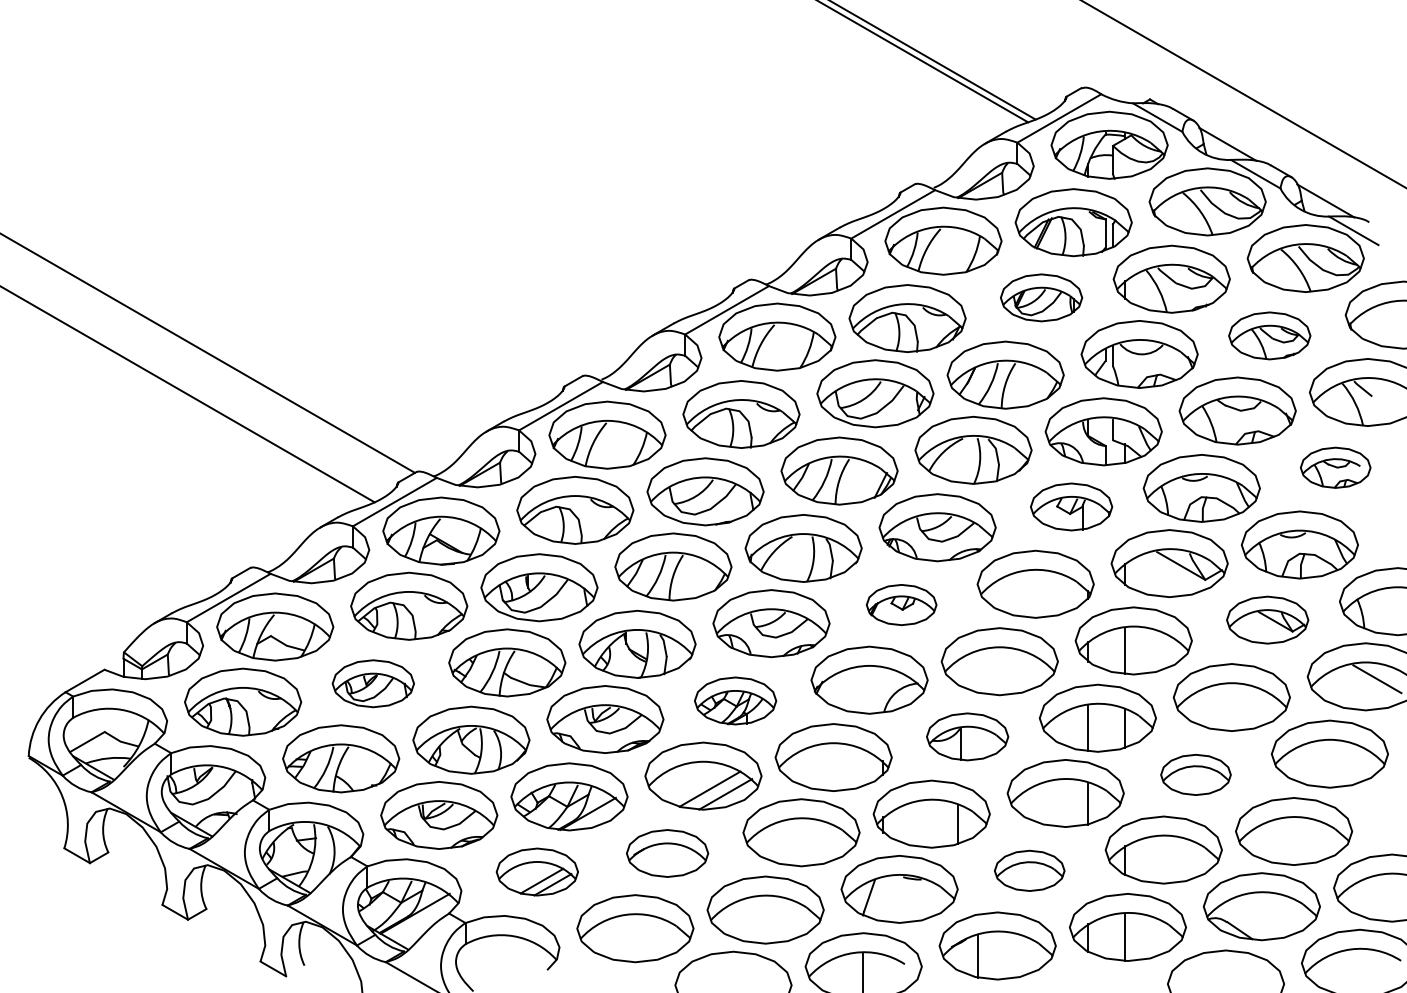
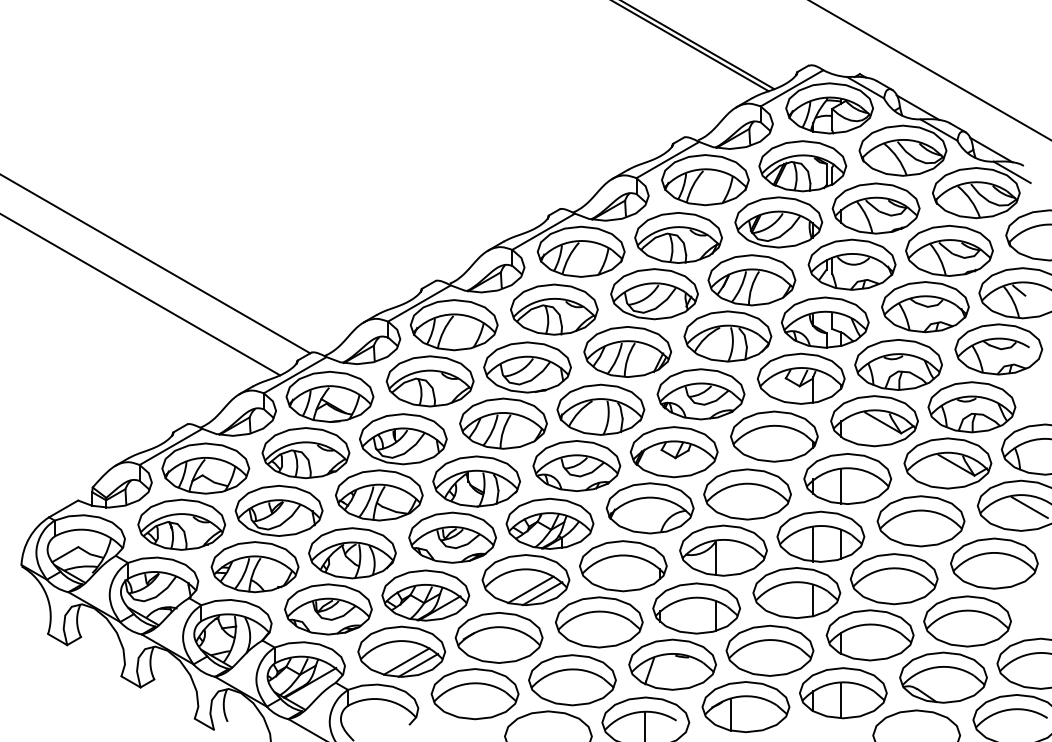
part: (1041, 297) -> (778, 222), size x1.43
part: (1269, 335) -> (949, 250), size x1.43
part: (1335, 467) -> (998, 349), size x1.67
part: (1071, 506) -> (801, 378), size x1.43
part: (901, 604) -> (674, 451), size x1.67
part: (1267, 619) -> (947, 462), size x1.43
part: (373, 683) -> (279, 510), size x1.43
part: (735, 700) -> (549, 523), size x1.43
part: (967, 736) -> (723, 550), size x1.43
part: (1195, 774) -> (893, 578), size x1.67
part: (667, 853) -> (499, 637), size x1.43
part: (1029, 870) -> (769, 650), size x1.67
part: (537, 871) -> (401, 651), size x1.43

